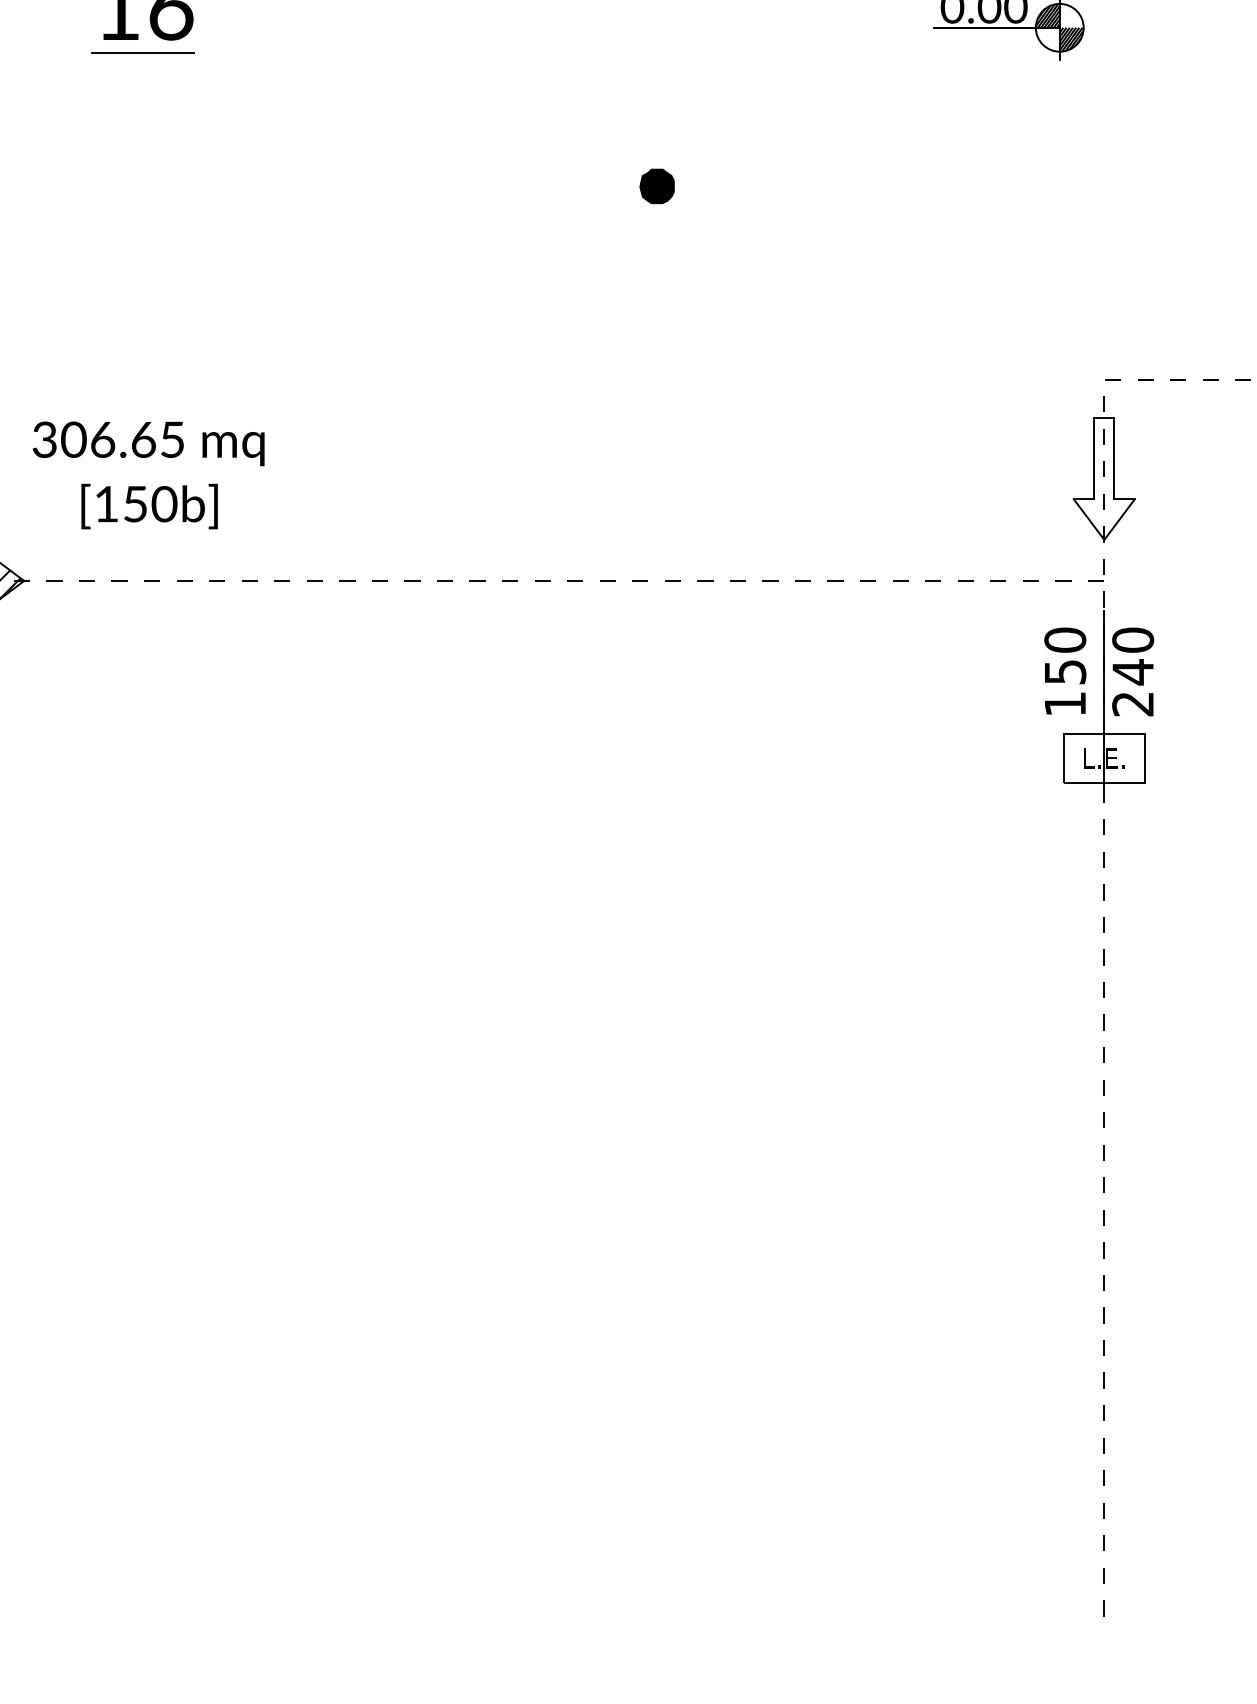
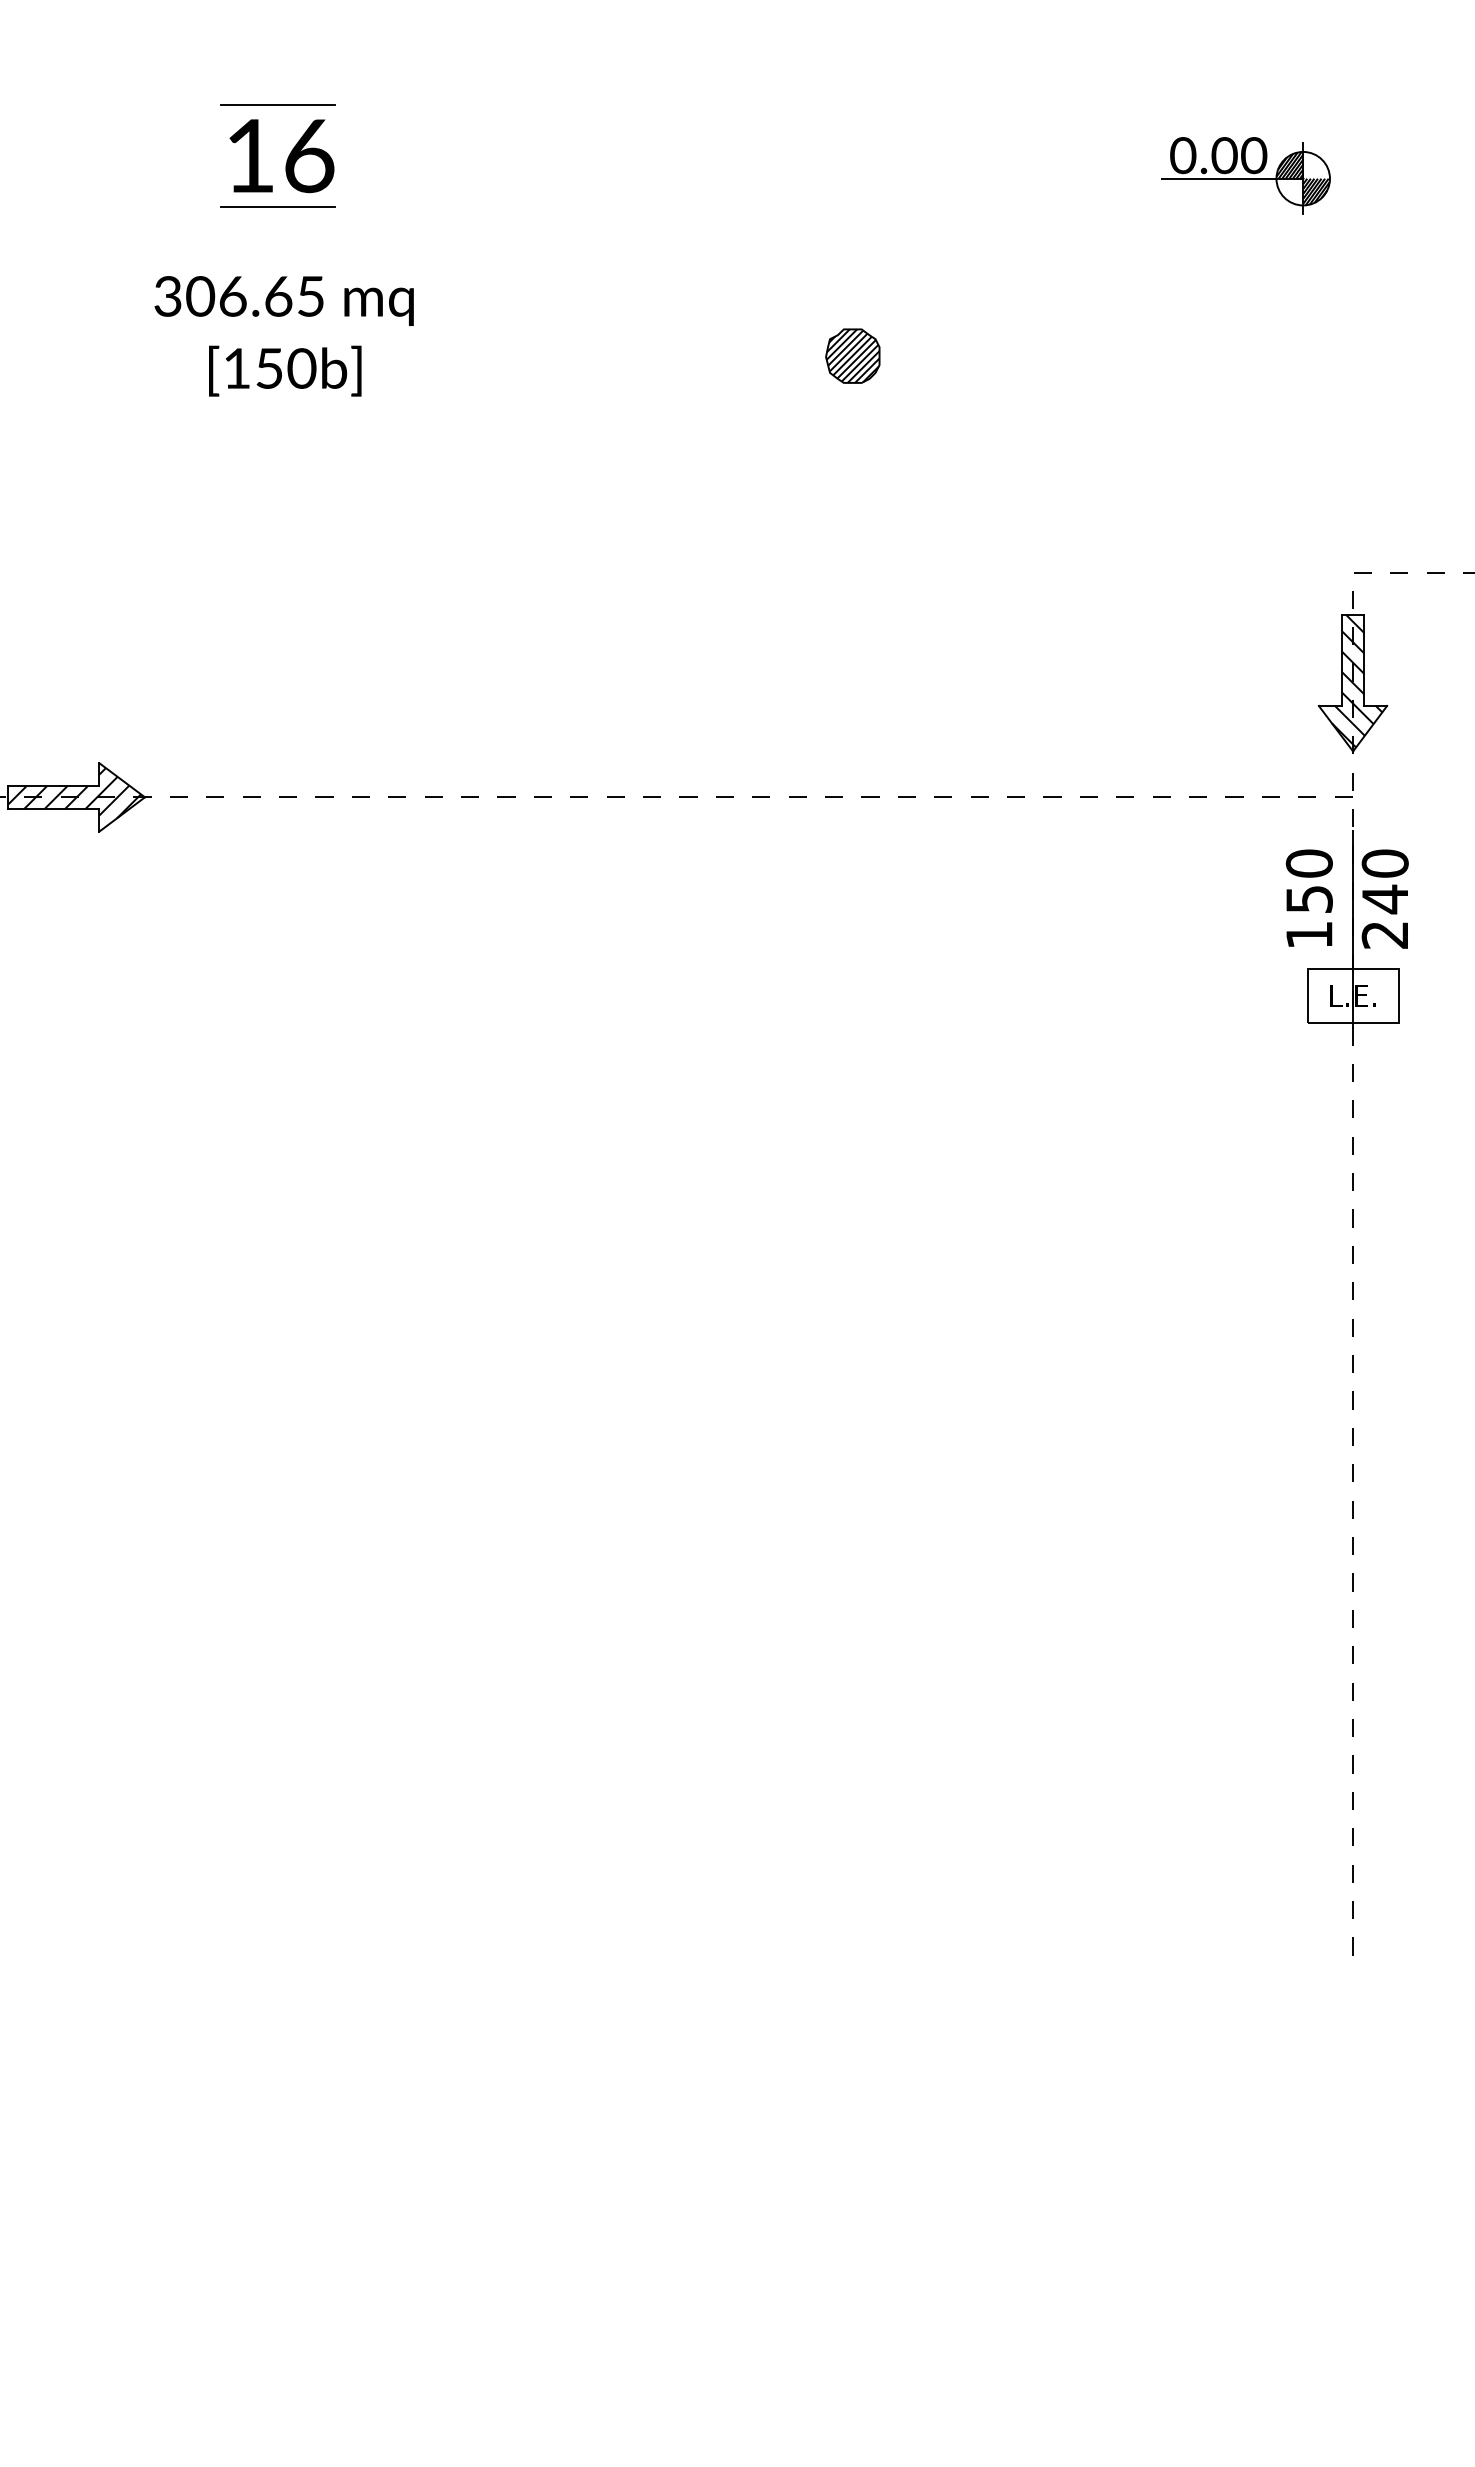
part: (656, 185) -> (852, 355), size x1.43
text: (148, 475) -> (283, 336), moved
hatch: (1107, 476) -> (1356, 680), added

